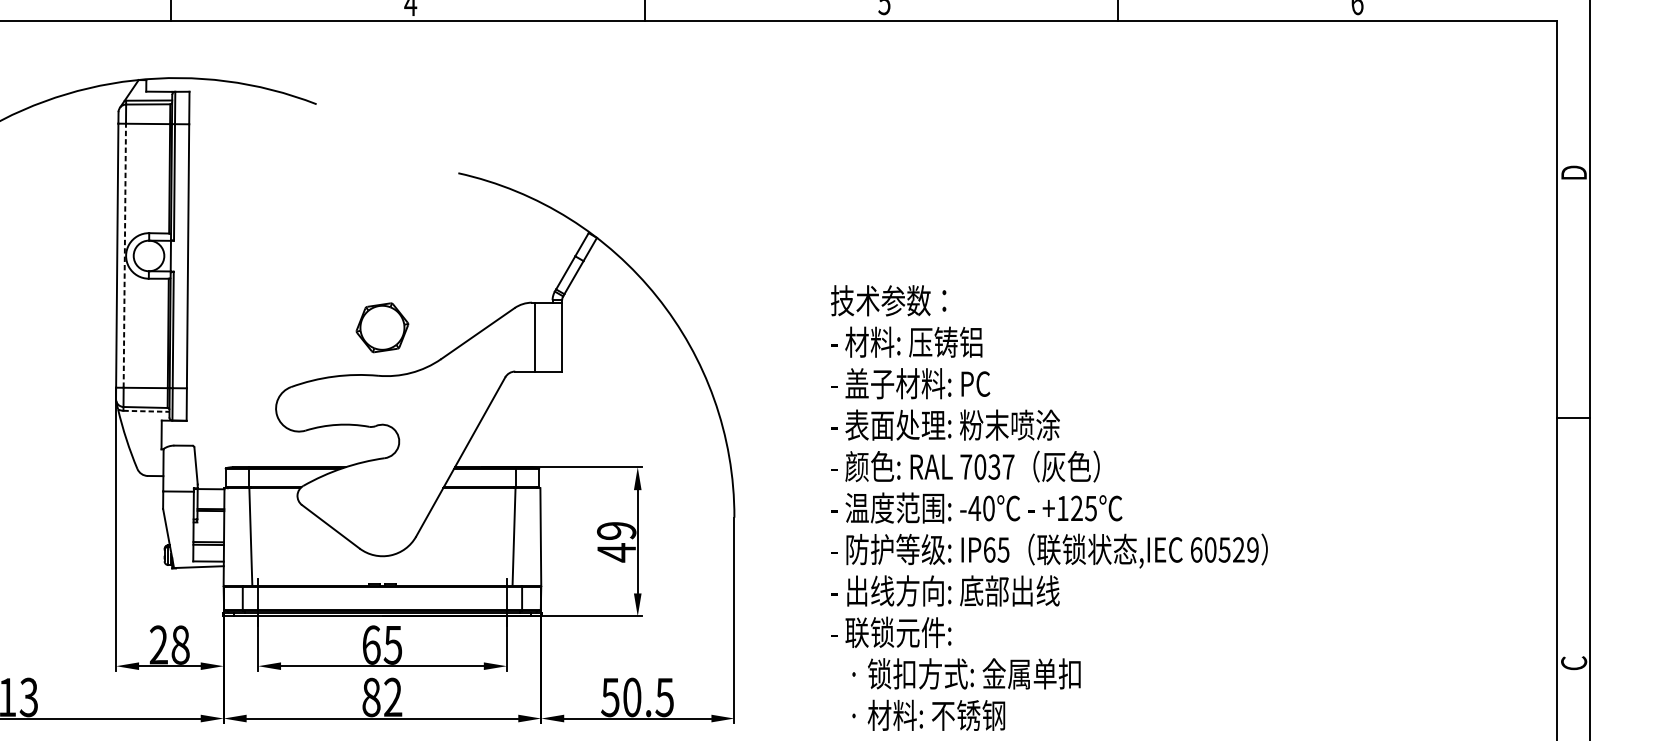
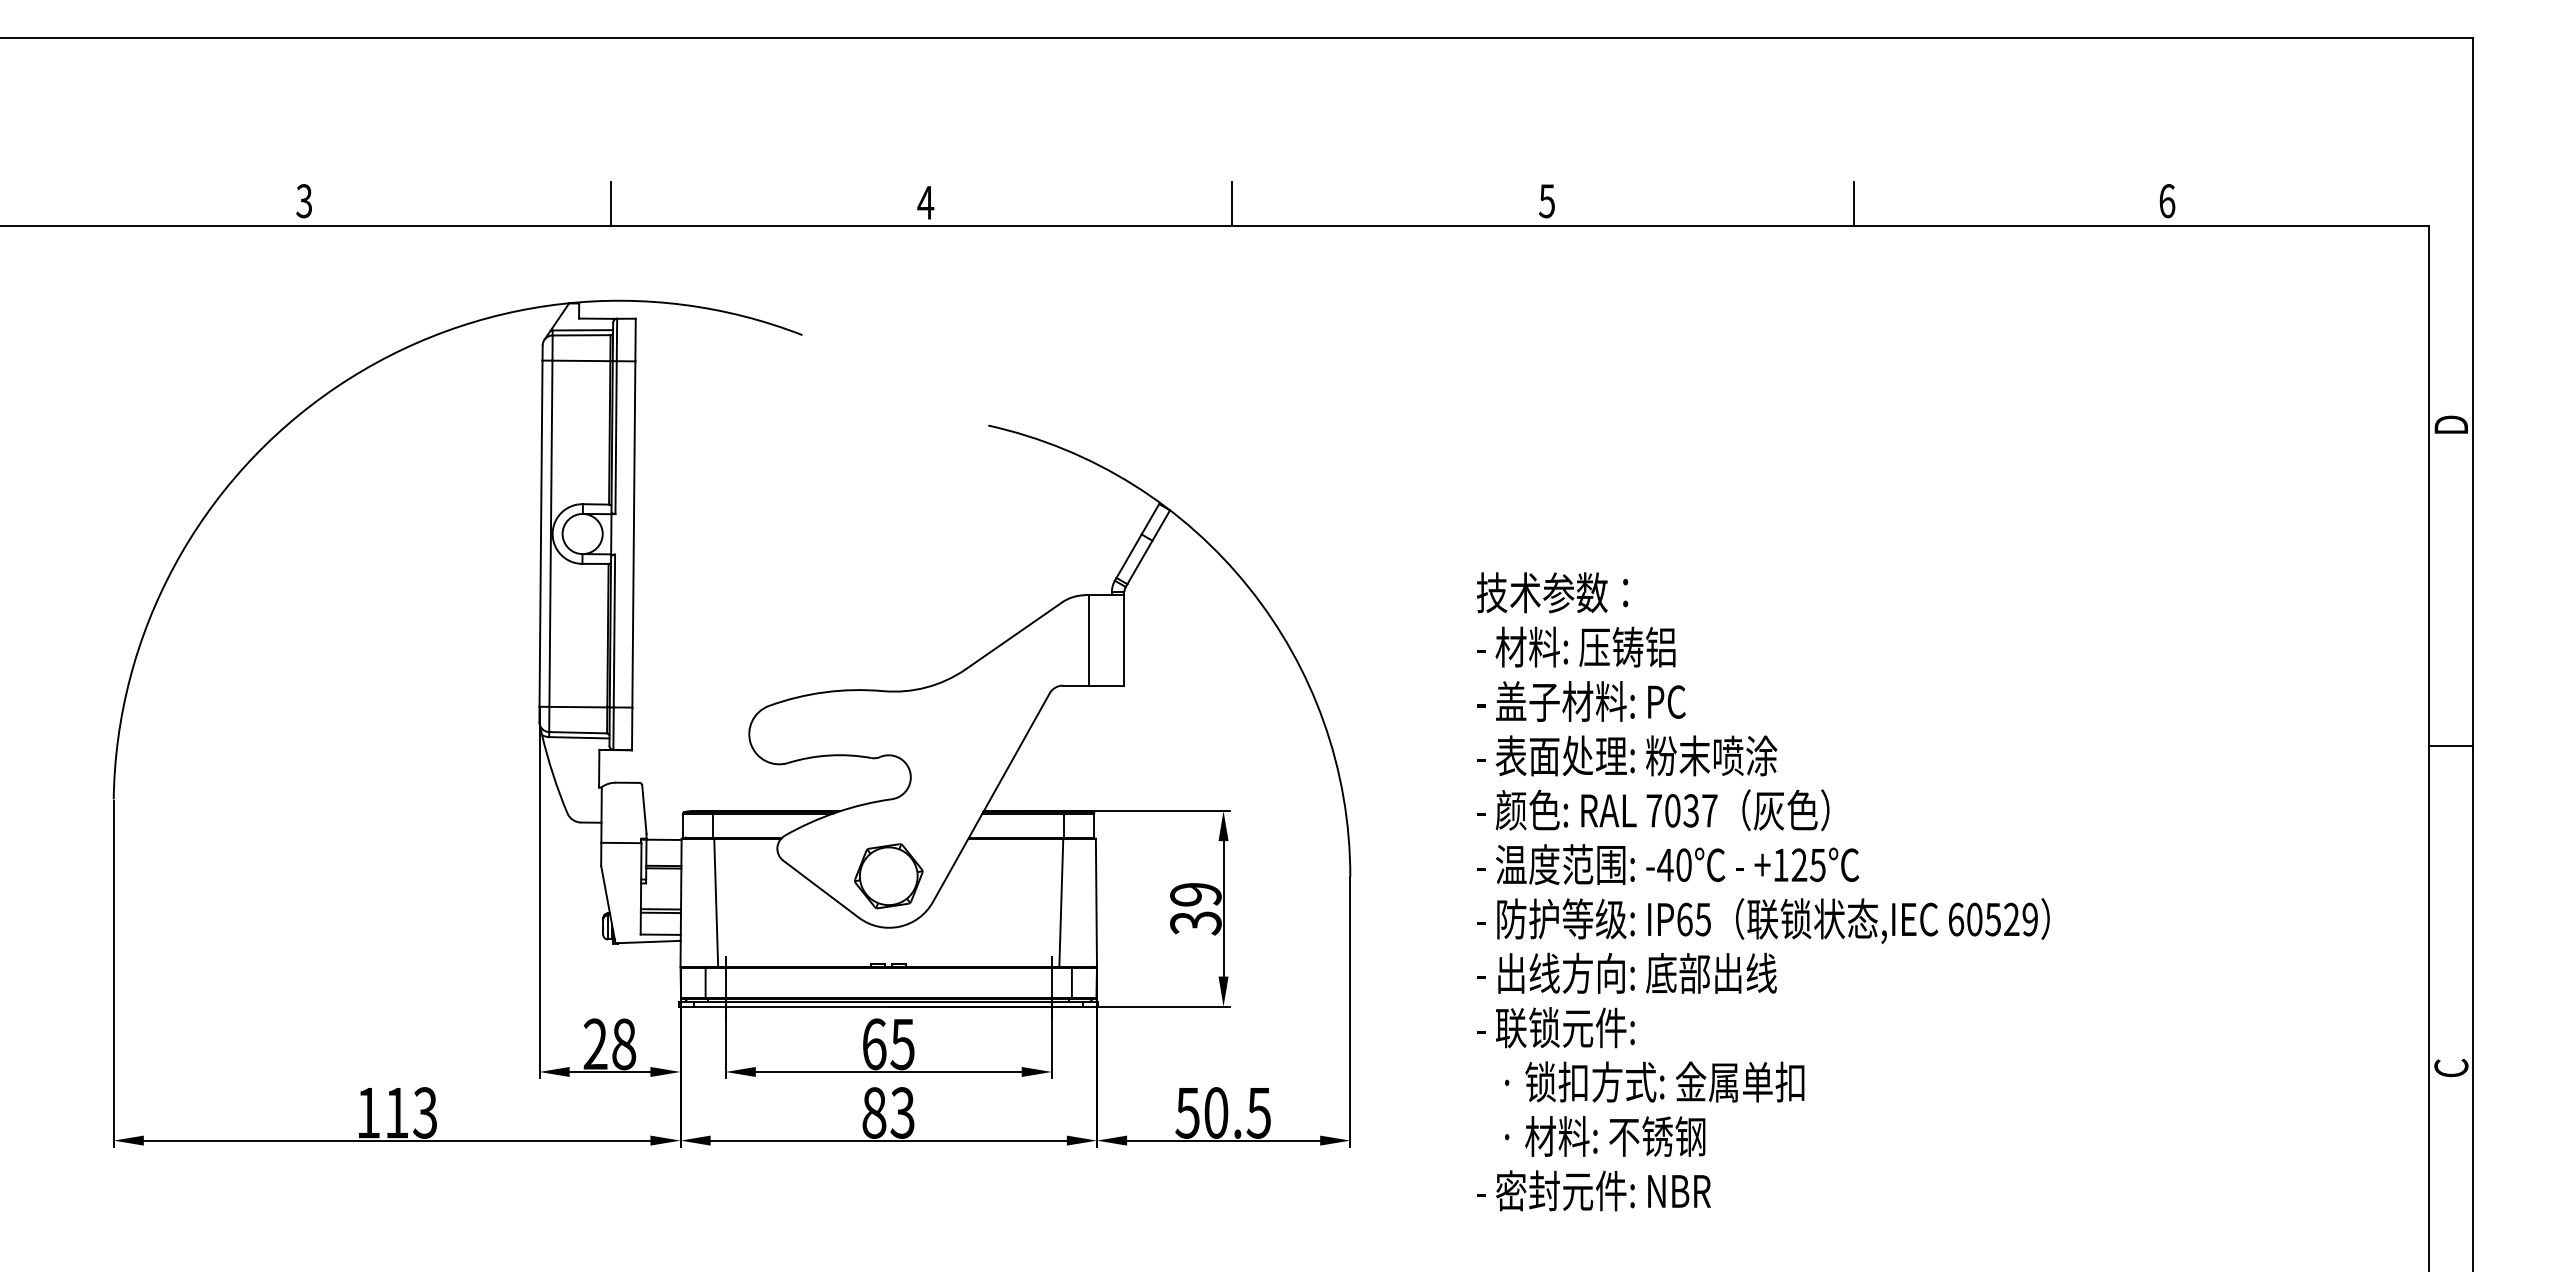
line: (124, 255) -> (550, 533), dashed -> solid
part: (382, 328) -> (888, 876), moved
line: (146, 411) -> (579, 737), dashed -> solid
text: (616, 552) -> (1195, 923), 49 -> 39
text: (392, 697) -> (902, 1112), 82 -> 83

